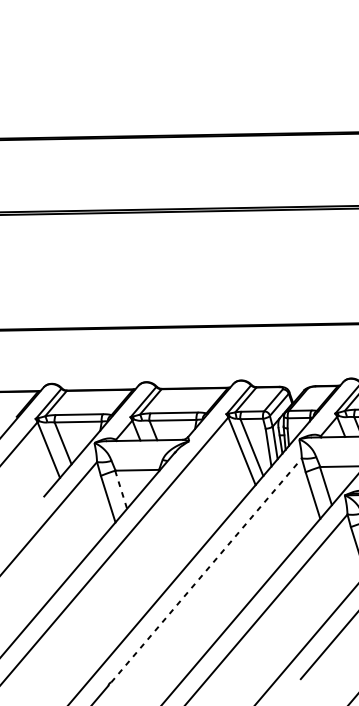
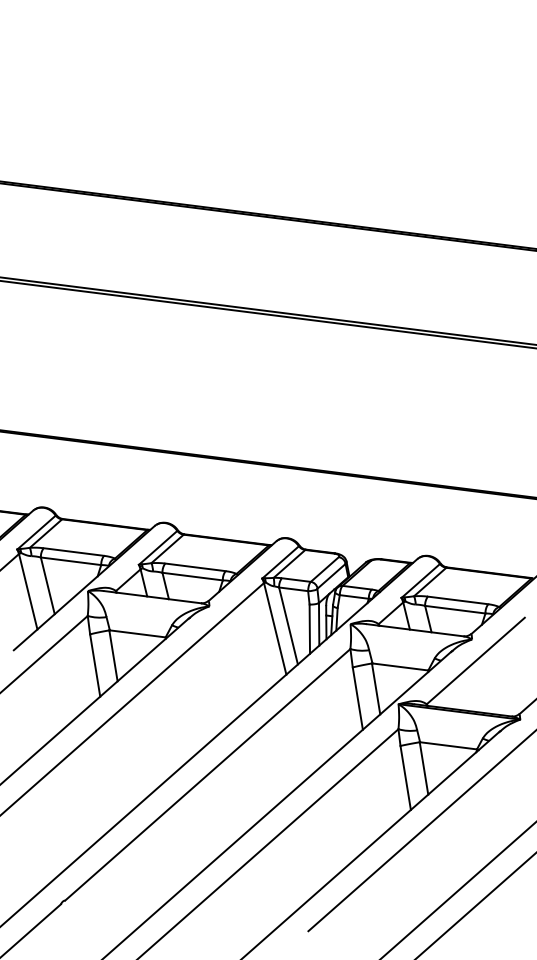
line: (121, 489) -> (113, 655), dashed -> solid
line: (207, 570) -> (208, 774), dashed -> solid

